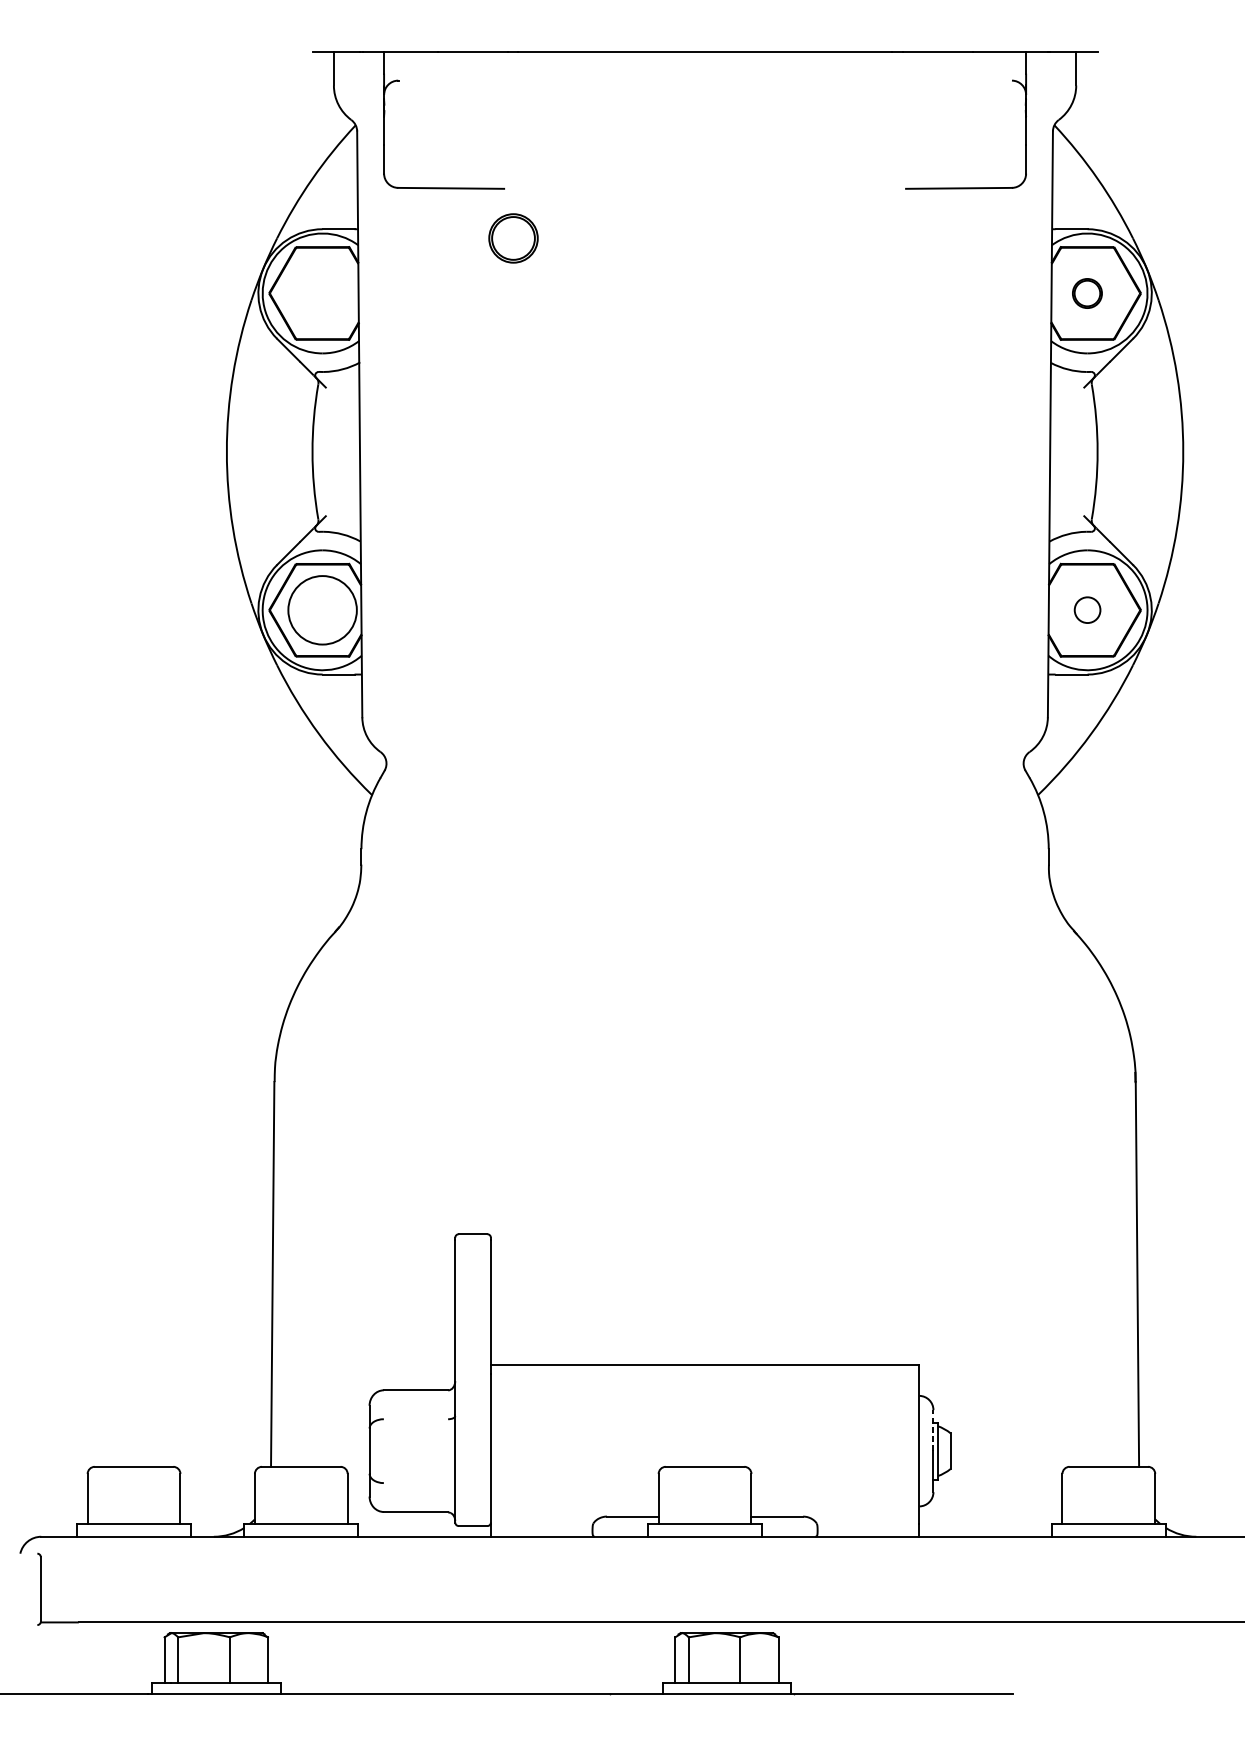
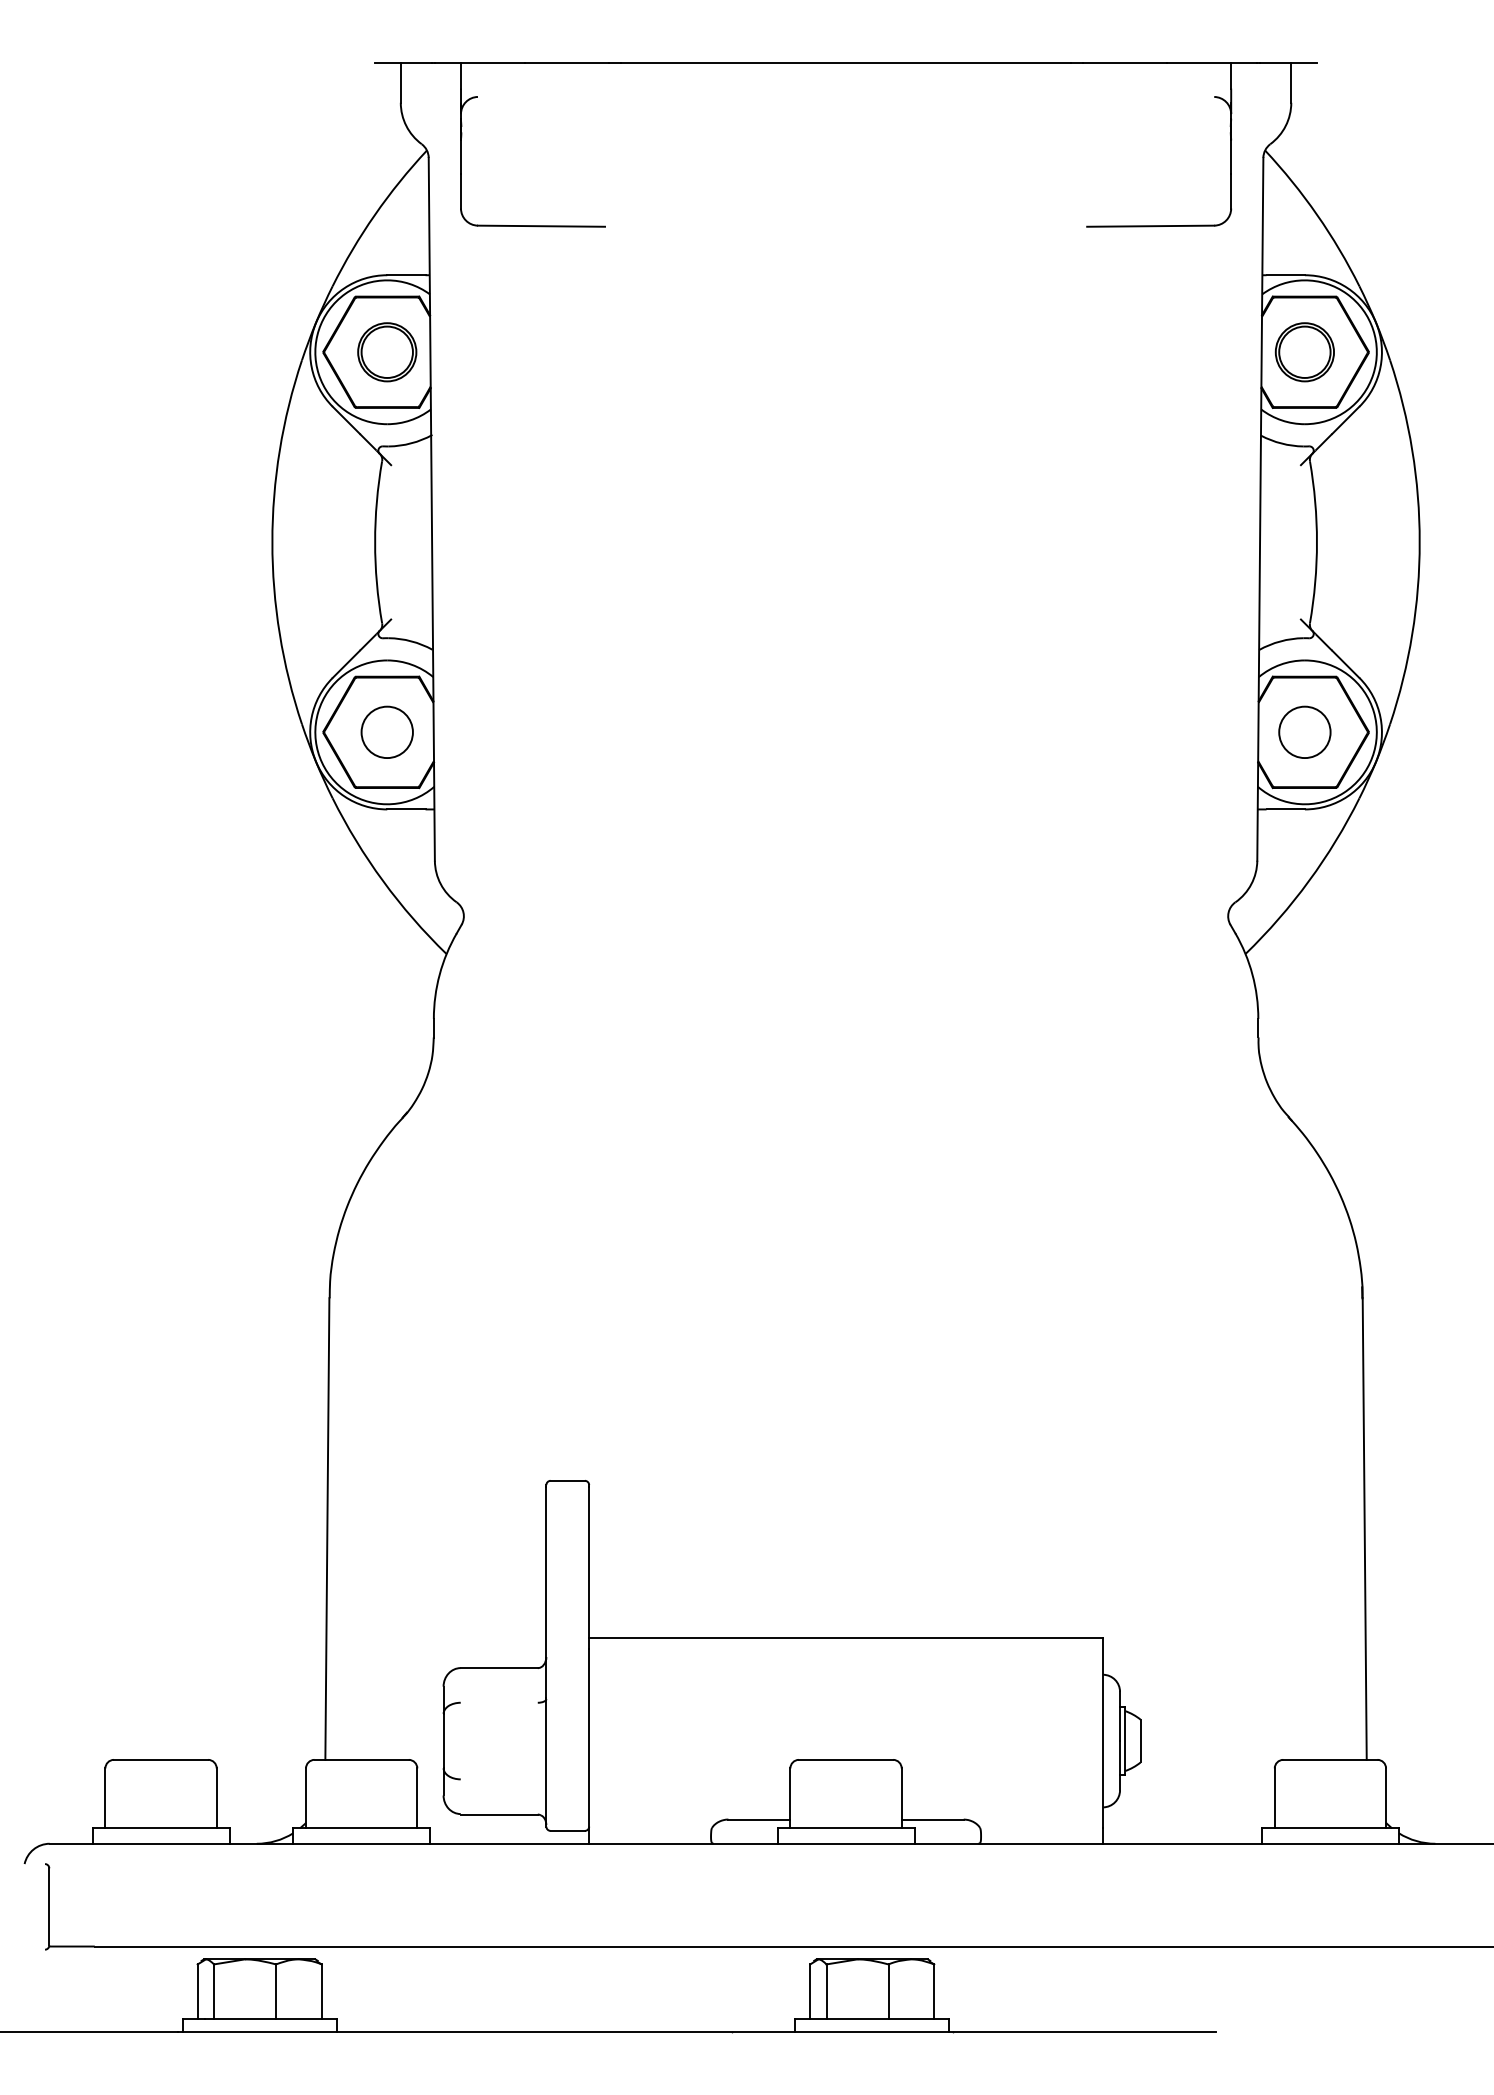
part: (513, 238) -> (387, 352), moved
part: (1087, 293) -> (1304, 352), size x1.67
circle: (1087, 609) -> (1304, 731), size x1.67
circle: (321, 610) -> (386, 732), size x0.62
line: (933, 1430) -> (1120, 1716), dashed -> solid

